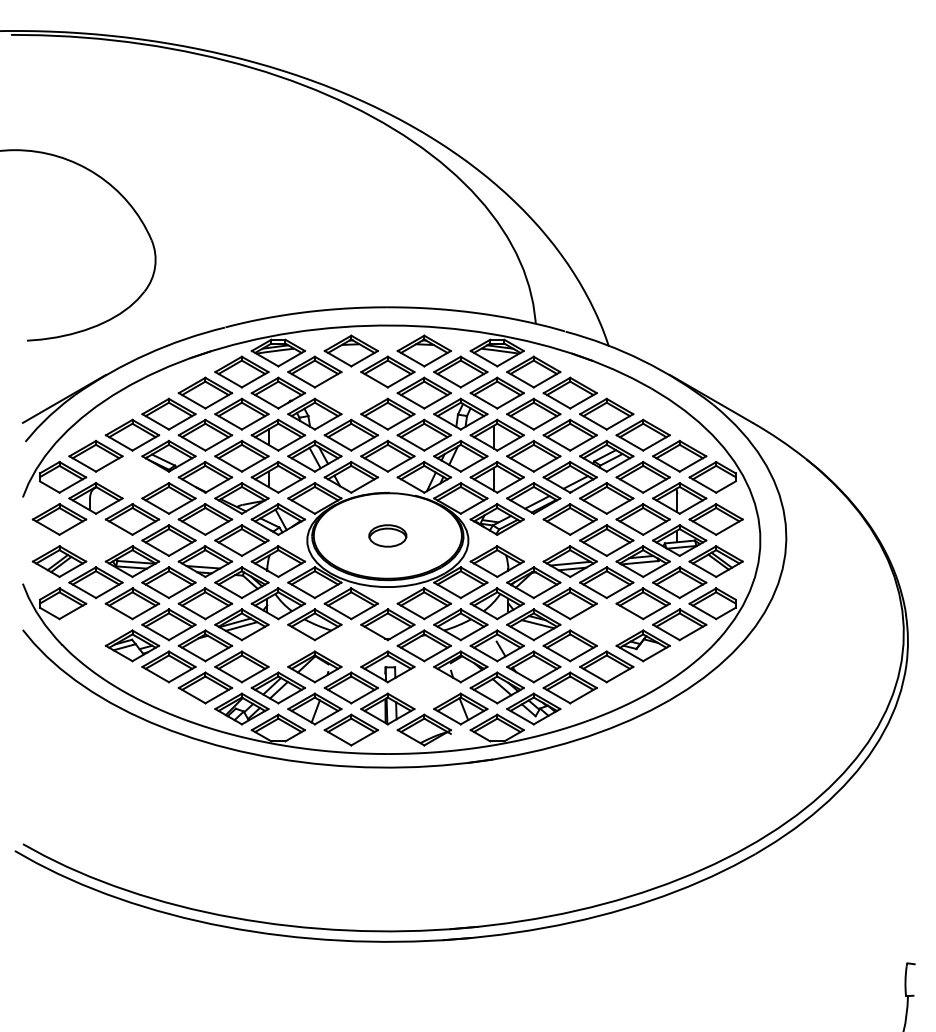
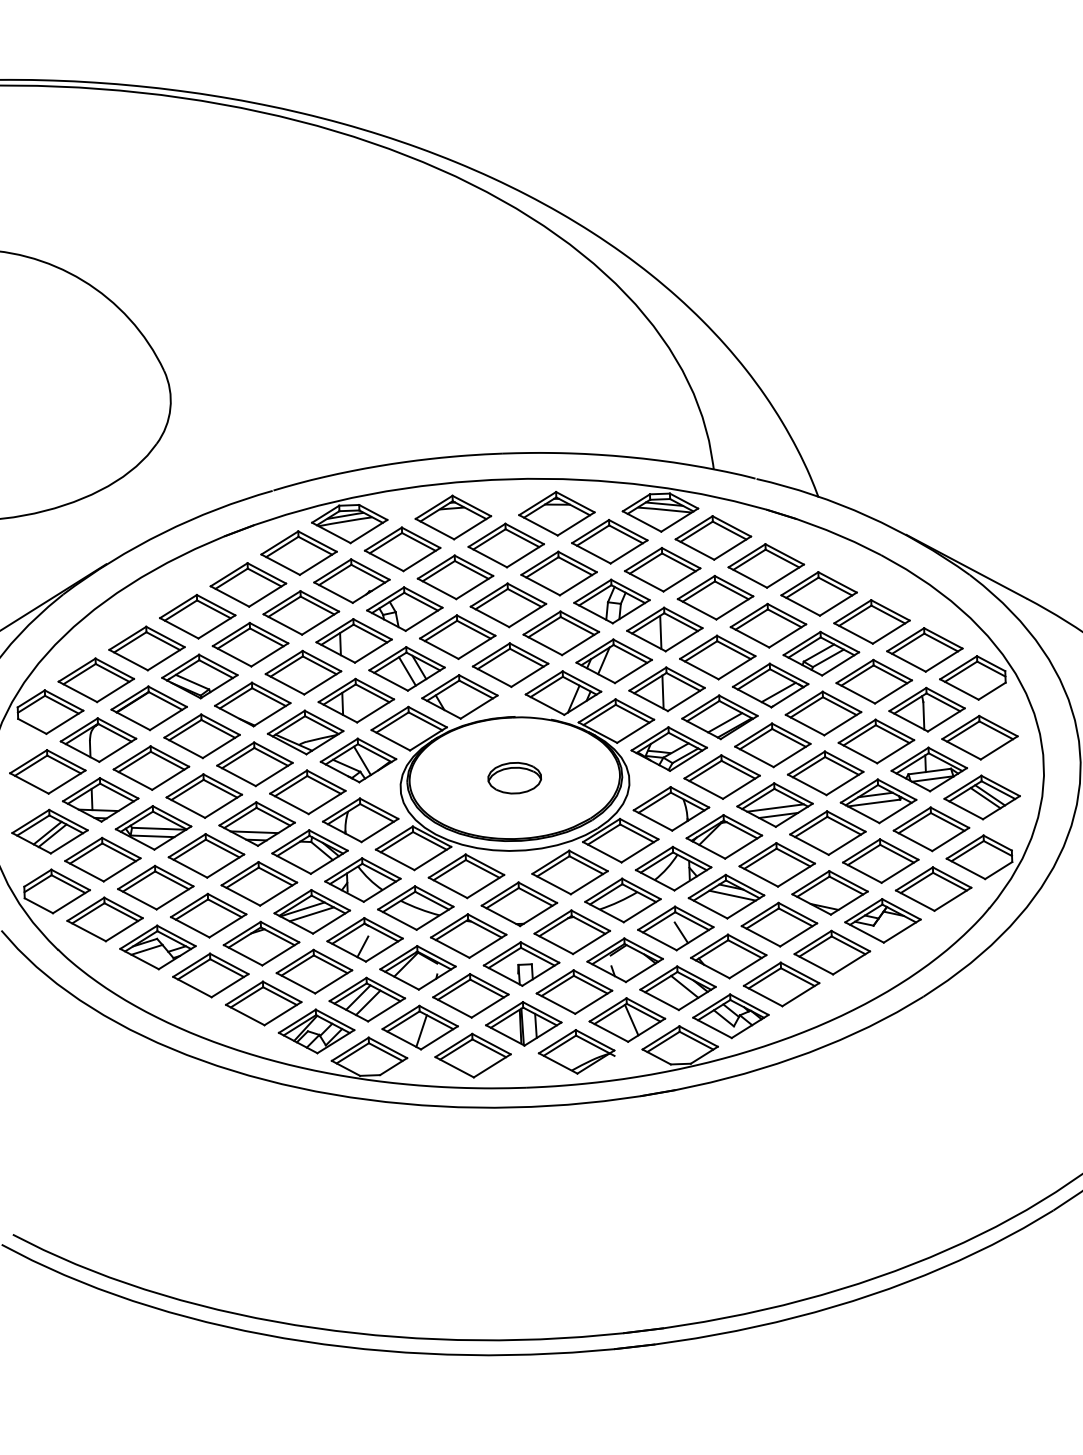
part: (350, 392) -> (454, 576), added
part: (132, 476) -> (149, 707), added
part: (95, 540) -> (99, 799), added
part: (533, 540) -> (721, 777), added
part: (95, 624) -> (104, 919), added
part: (606, 624) -> (829, 892), added
part: (277, 645) -> (363, 939), added
part: (350, 645) -> (467, 935), added
part: (423, 687) -> (573, 991), added

